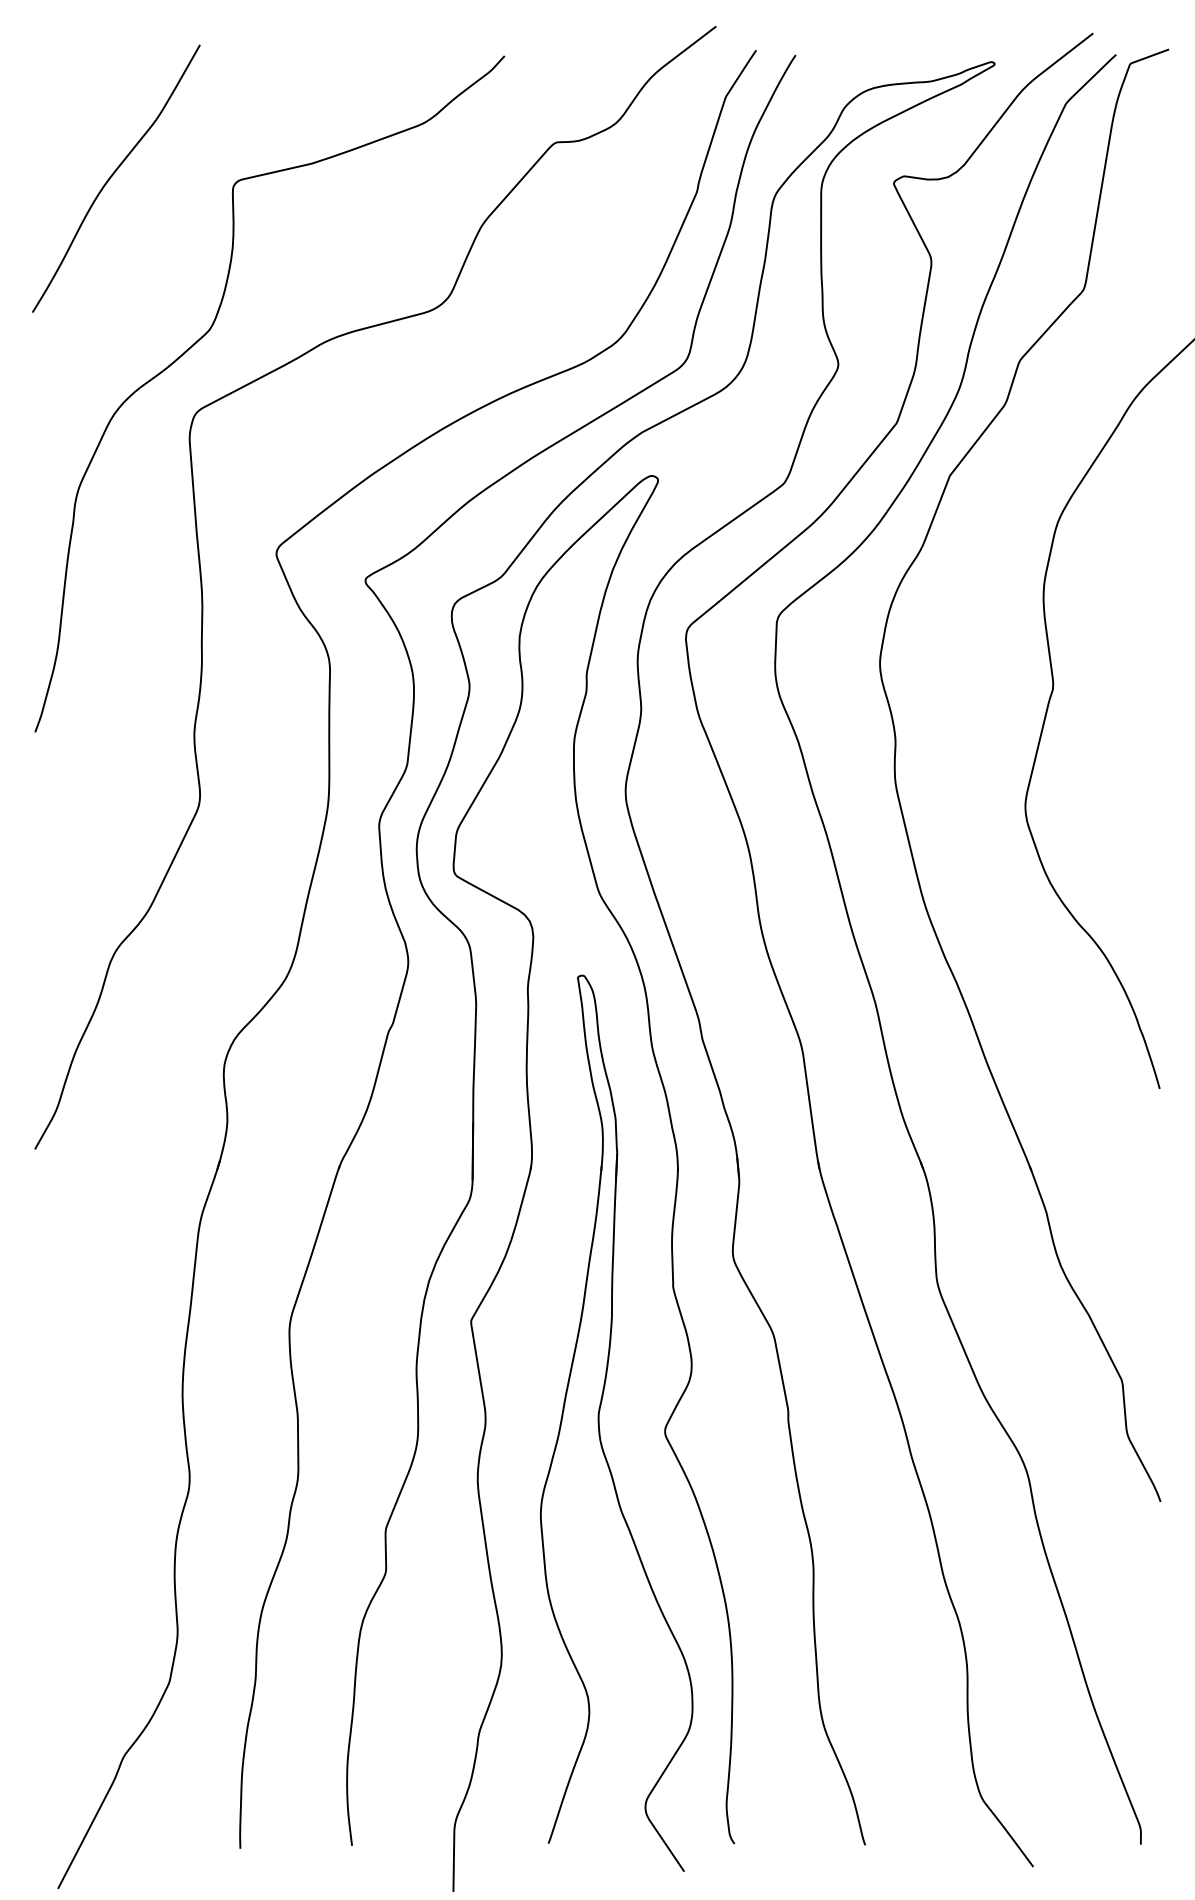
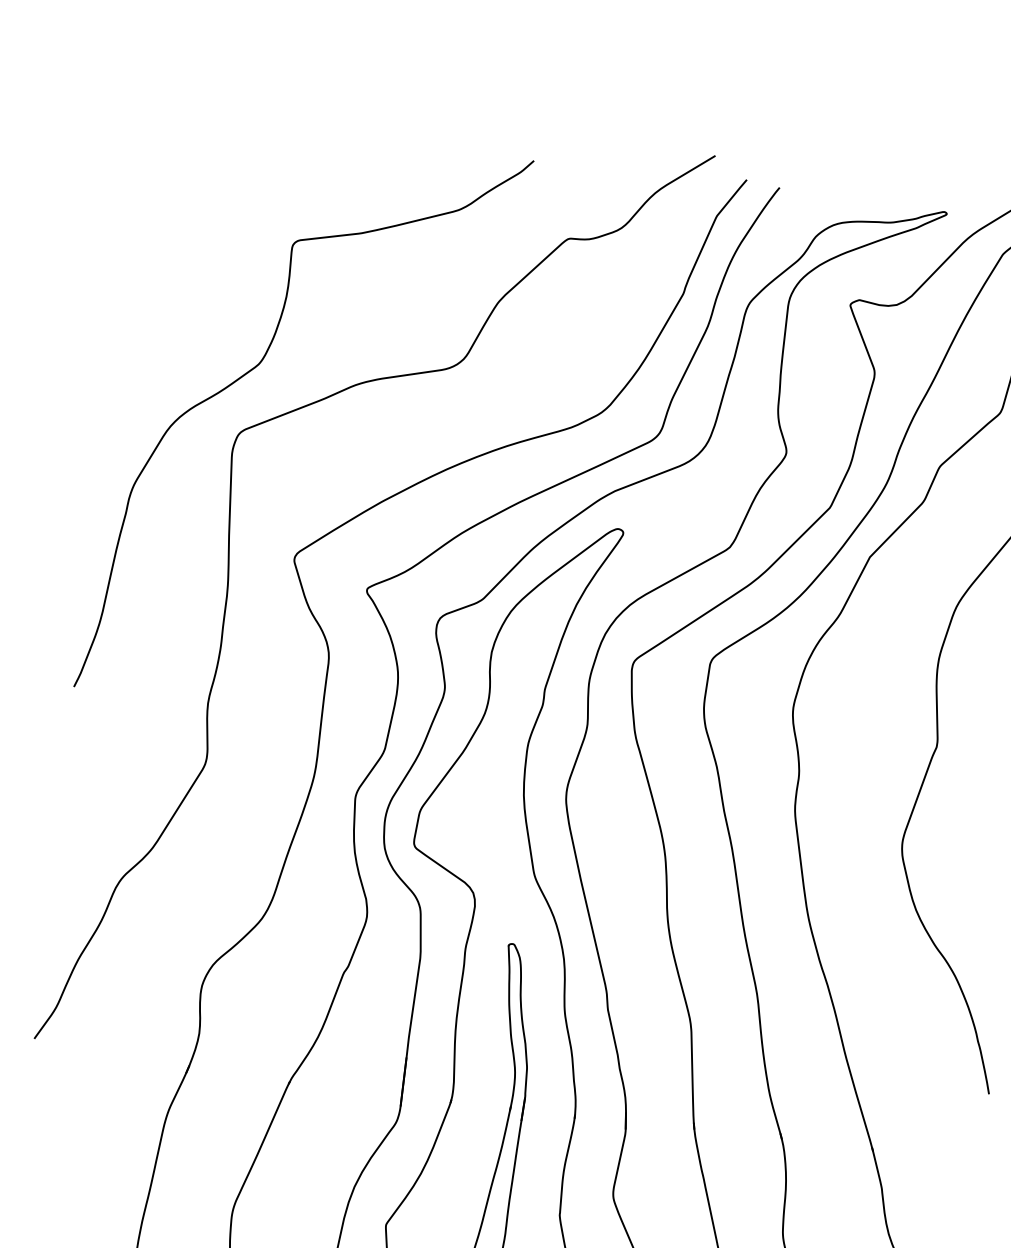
curve: (113, 175) -> (192, 224), removed

